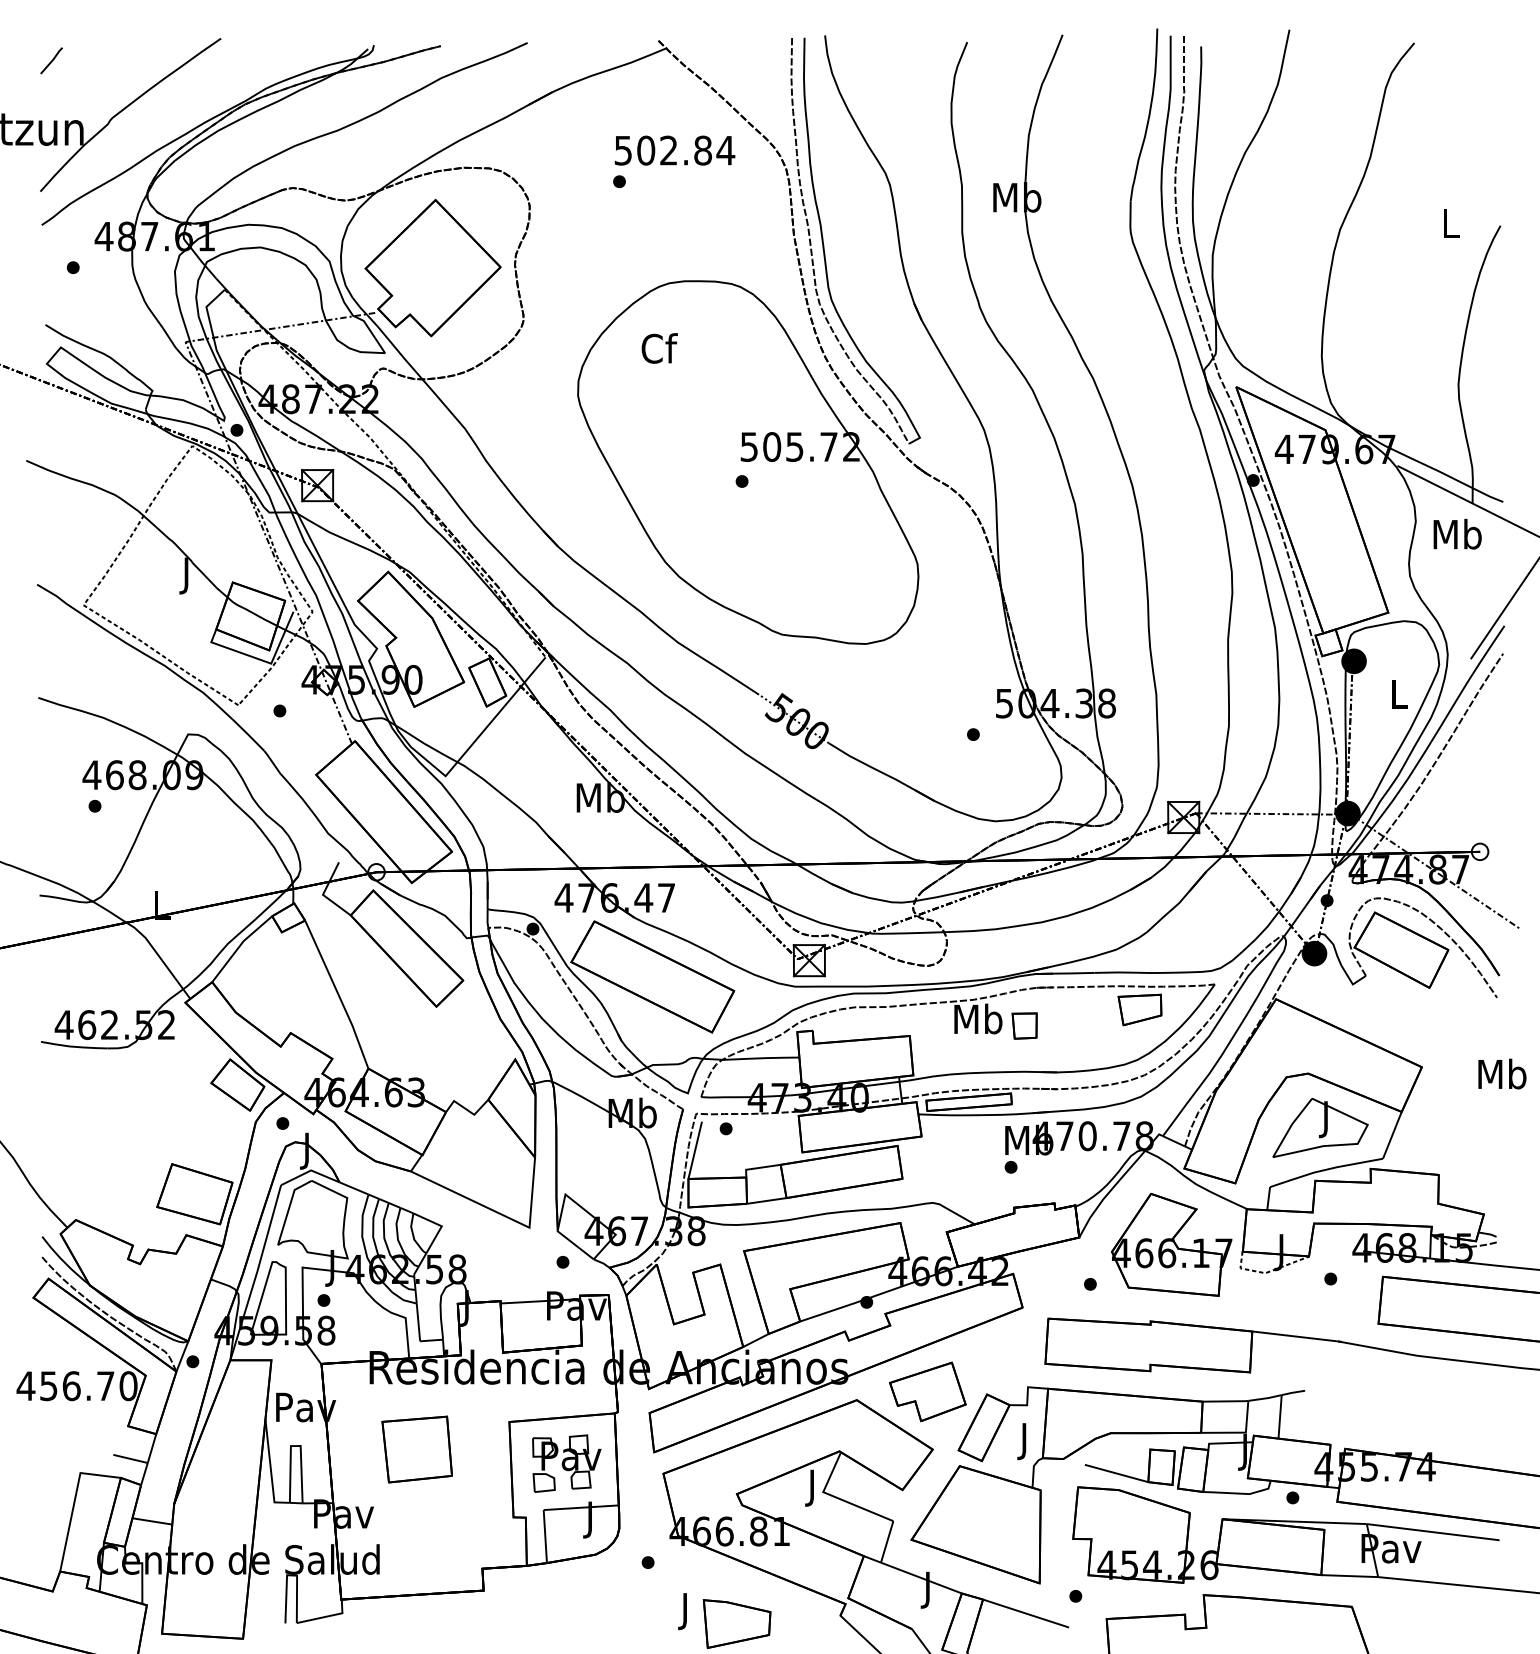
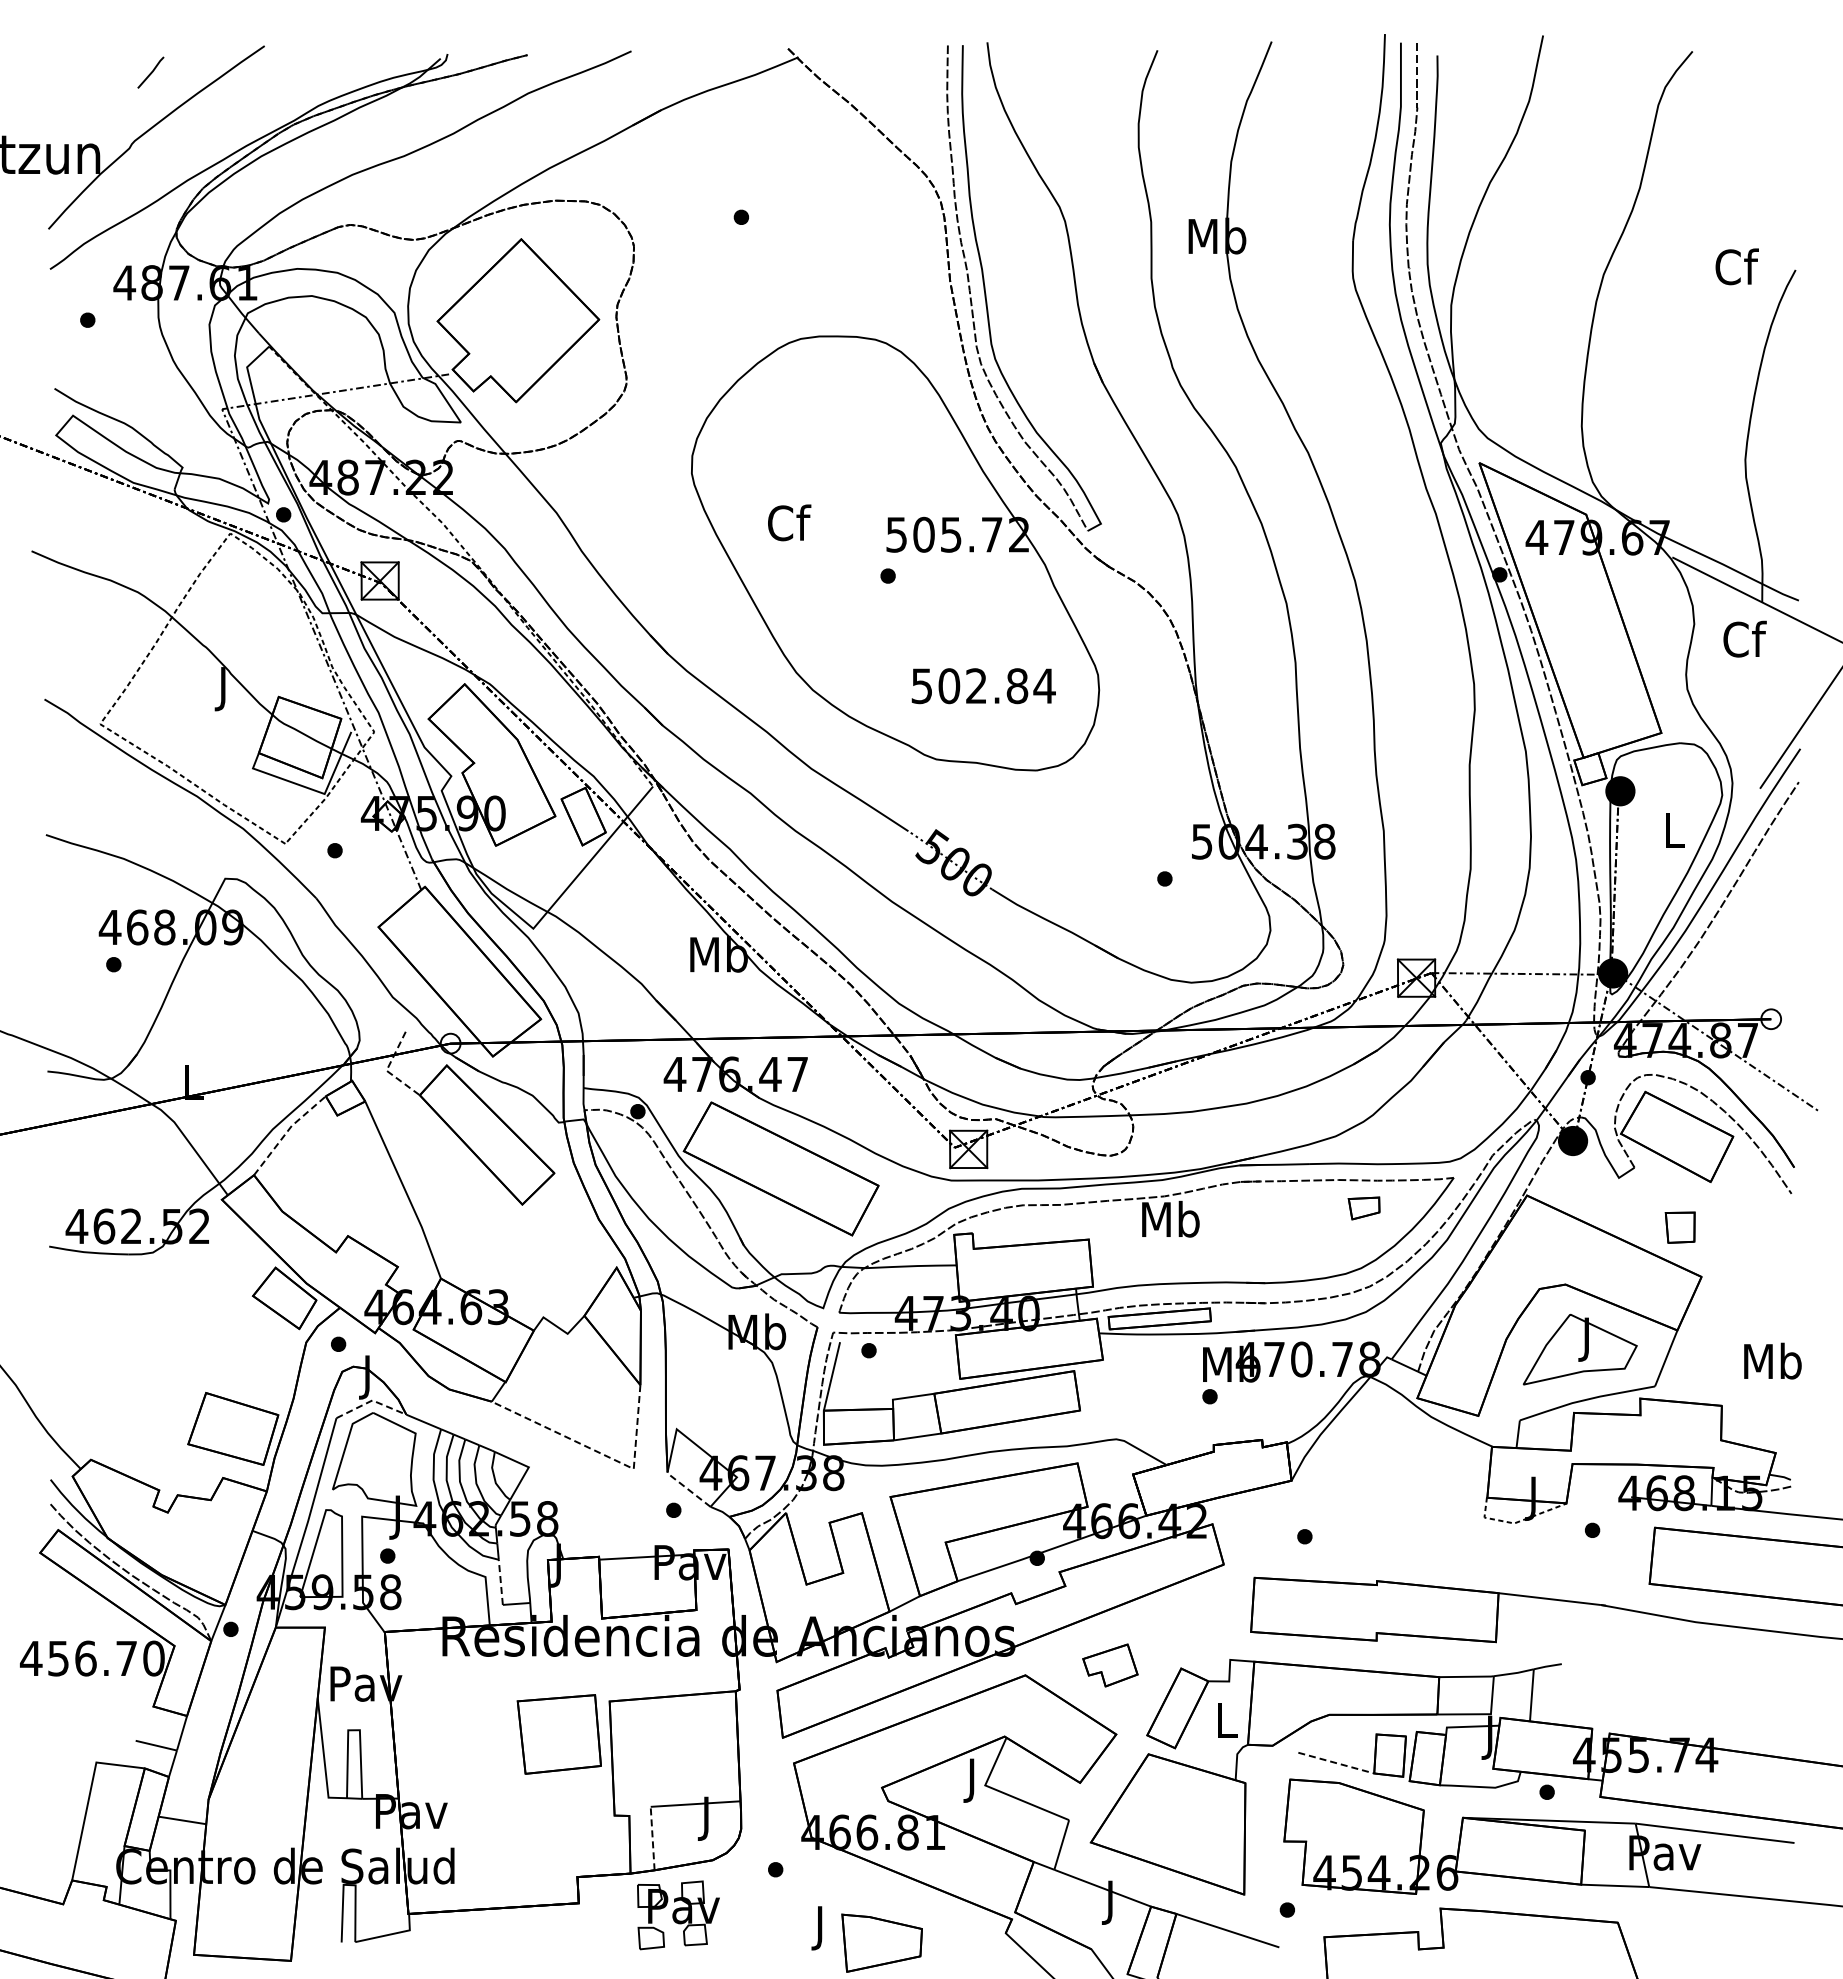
line: (51, 60) -> (150, 72), moved
text: (674, 150) -> (983, 686), moved
text: (1451, 222) -> (1736, 266), L -> Cf
text: (659, 348) -> (789, 522), moved
text: (1457, 533) -> (1744, 638), Mb -> Cf
line: (322, 894) -> (386, 1070), solid -> dashed
line: (240, 945) -> (287, 1131), solid -> dashed
part: (1139, 1010) -> (1363, 1208), size x0.6
part: (1024, 1025) -> (1679, 1227), moved
text: (1502, 1073) -> (1772, 1360), moved
line: (310, 1170) -> (371, 1400), solid -> dashed
line: (502, 1214) -> (601, 1453), solid -> dashed
line: (574, 1244) -> (687, 1489), solid -> dashed
part: (1171, 1244) -> (1401, 1489), removed
line: (418, 1322) -> (500, 1582), solid -> dashed
part: (927, 1391) -> (1110, 1665), size x0.6
text: (1025, 1441) -> (1227, 1724), J -> L
part: (416, 1449) -> (558, 1734), moved
part: (566, 1463) -> (678, 1915), moved
line: (1116, 1473) -> (1336, 1763), solid -> dashed
line: (545, 1536) -> (652, 1838), solid -> dashed

